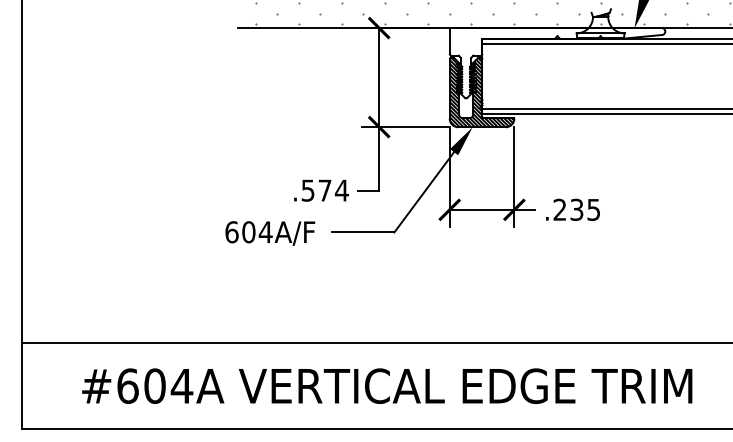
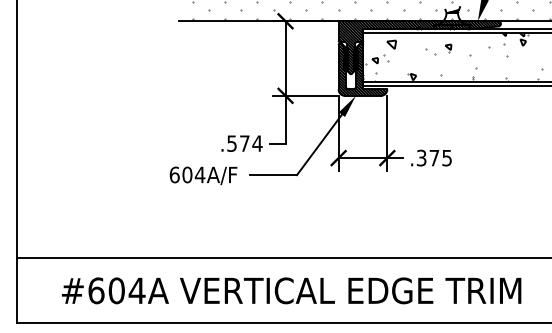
hatch: (557, 62) -> (419, 47), added
hatch: (602, 76) -> (453, 57), added
text: (569, 209) -> (428, 157), .235 -> .375

